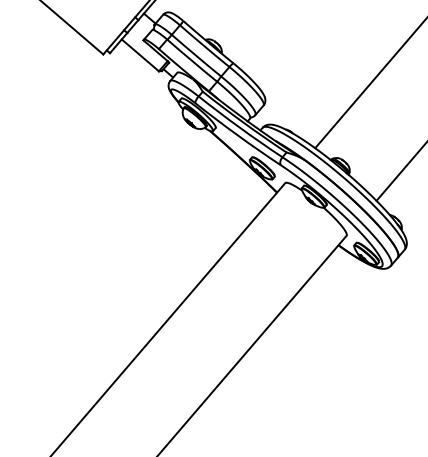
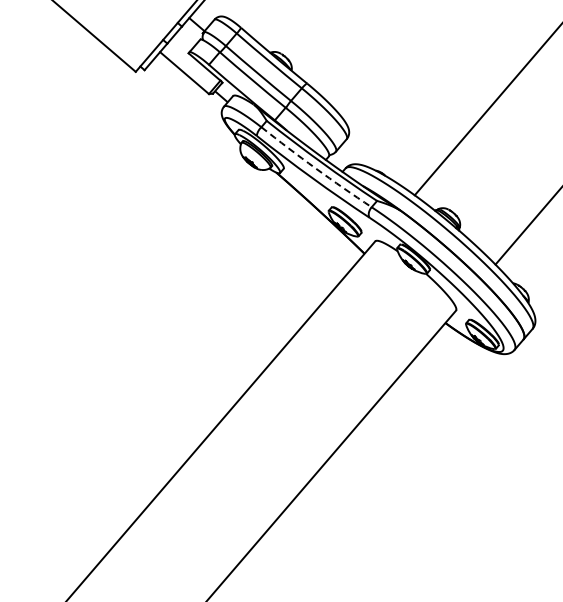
arc: (239, 127) -> (315, 168), solid -> dashed

